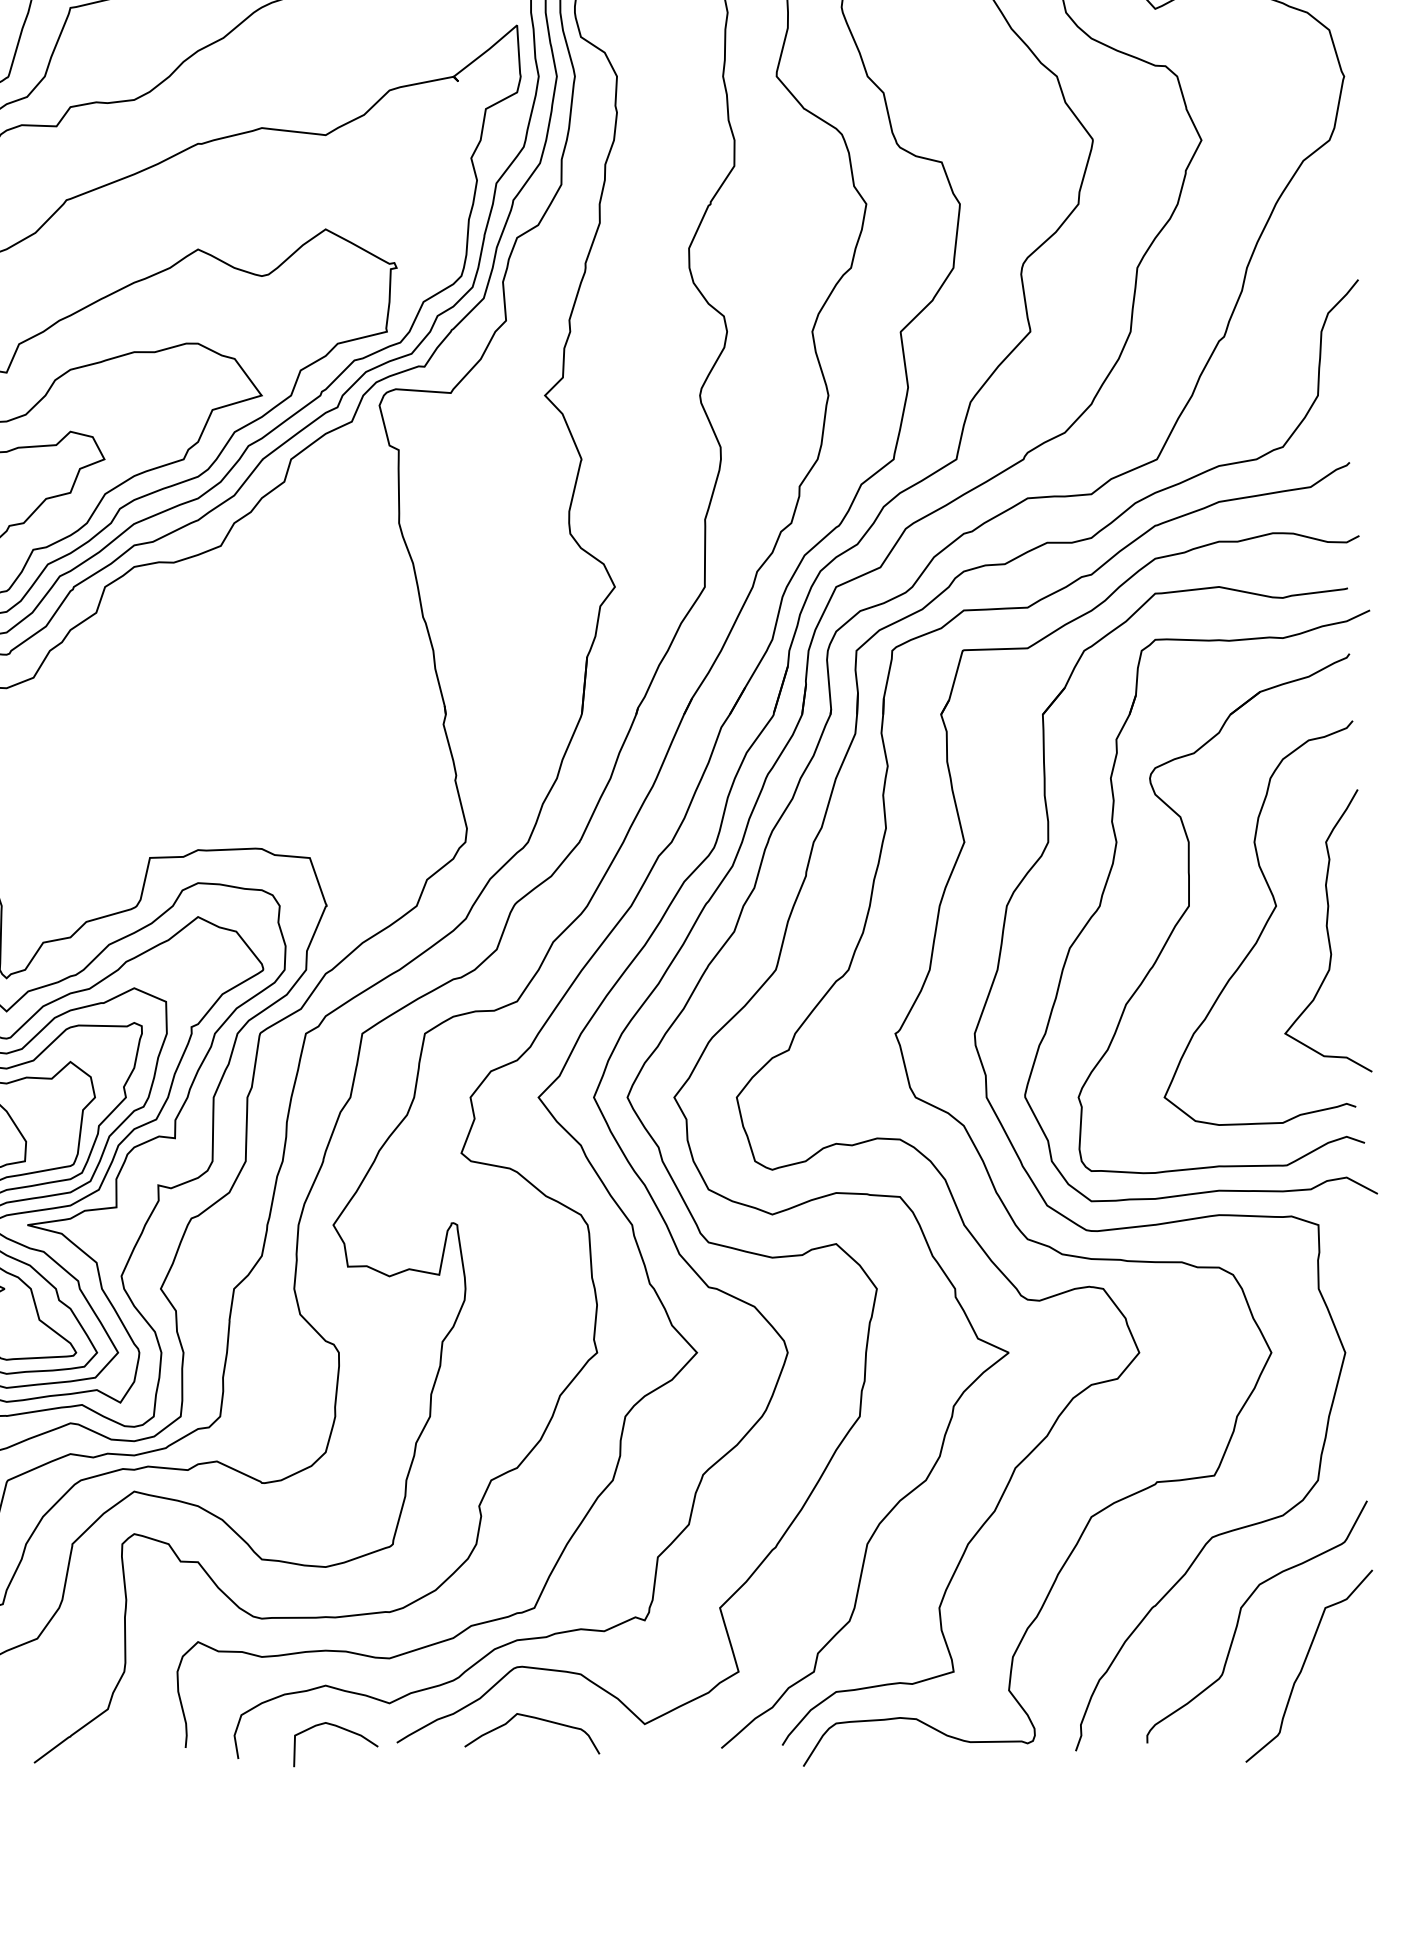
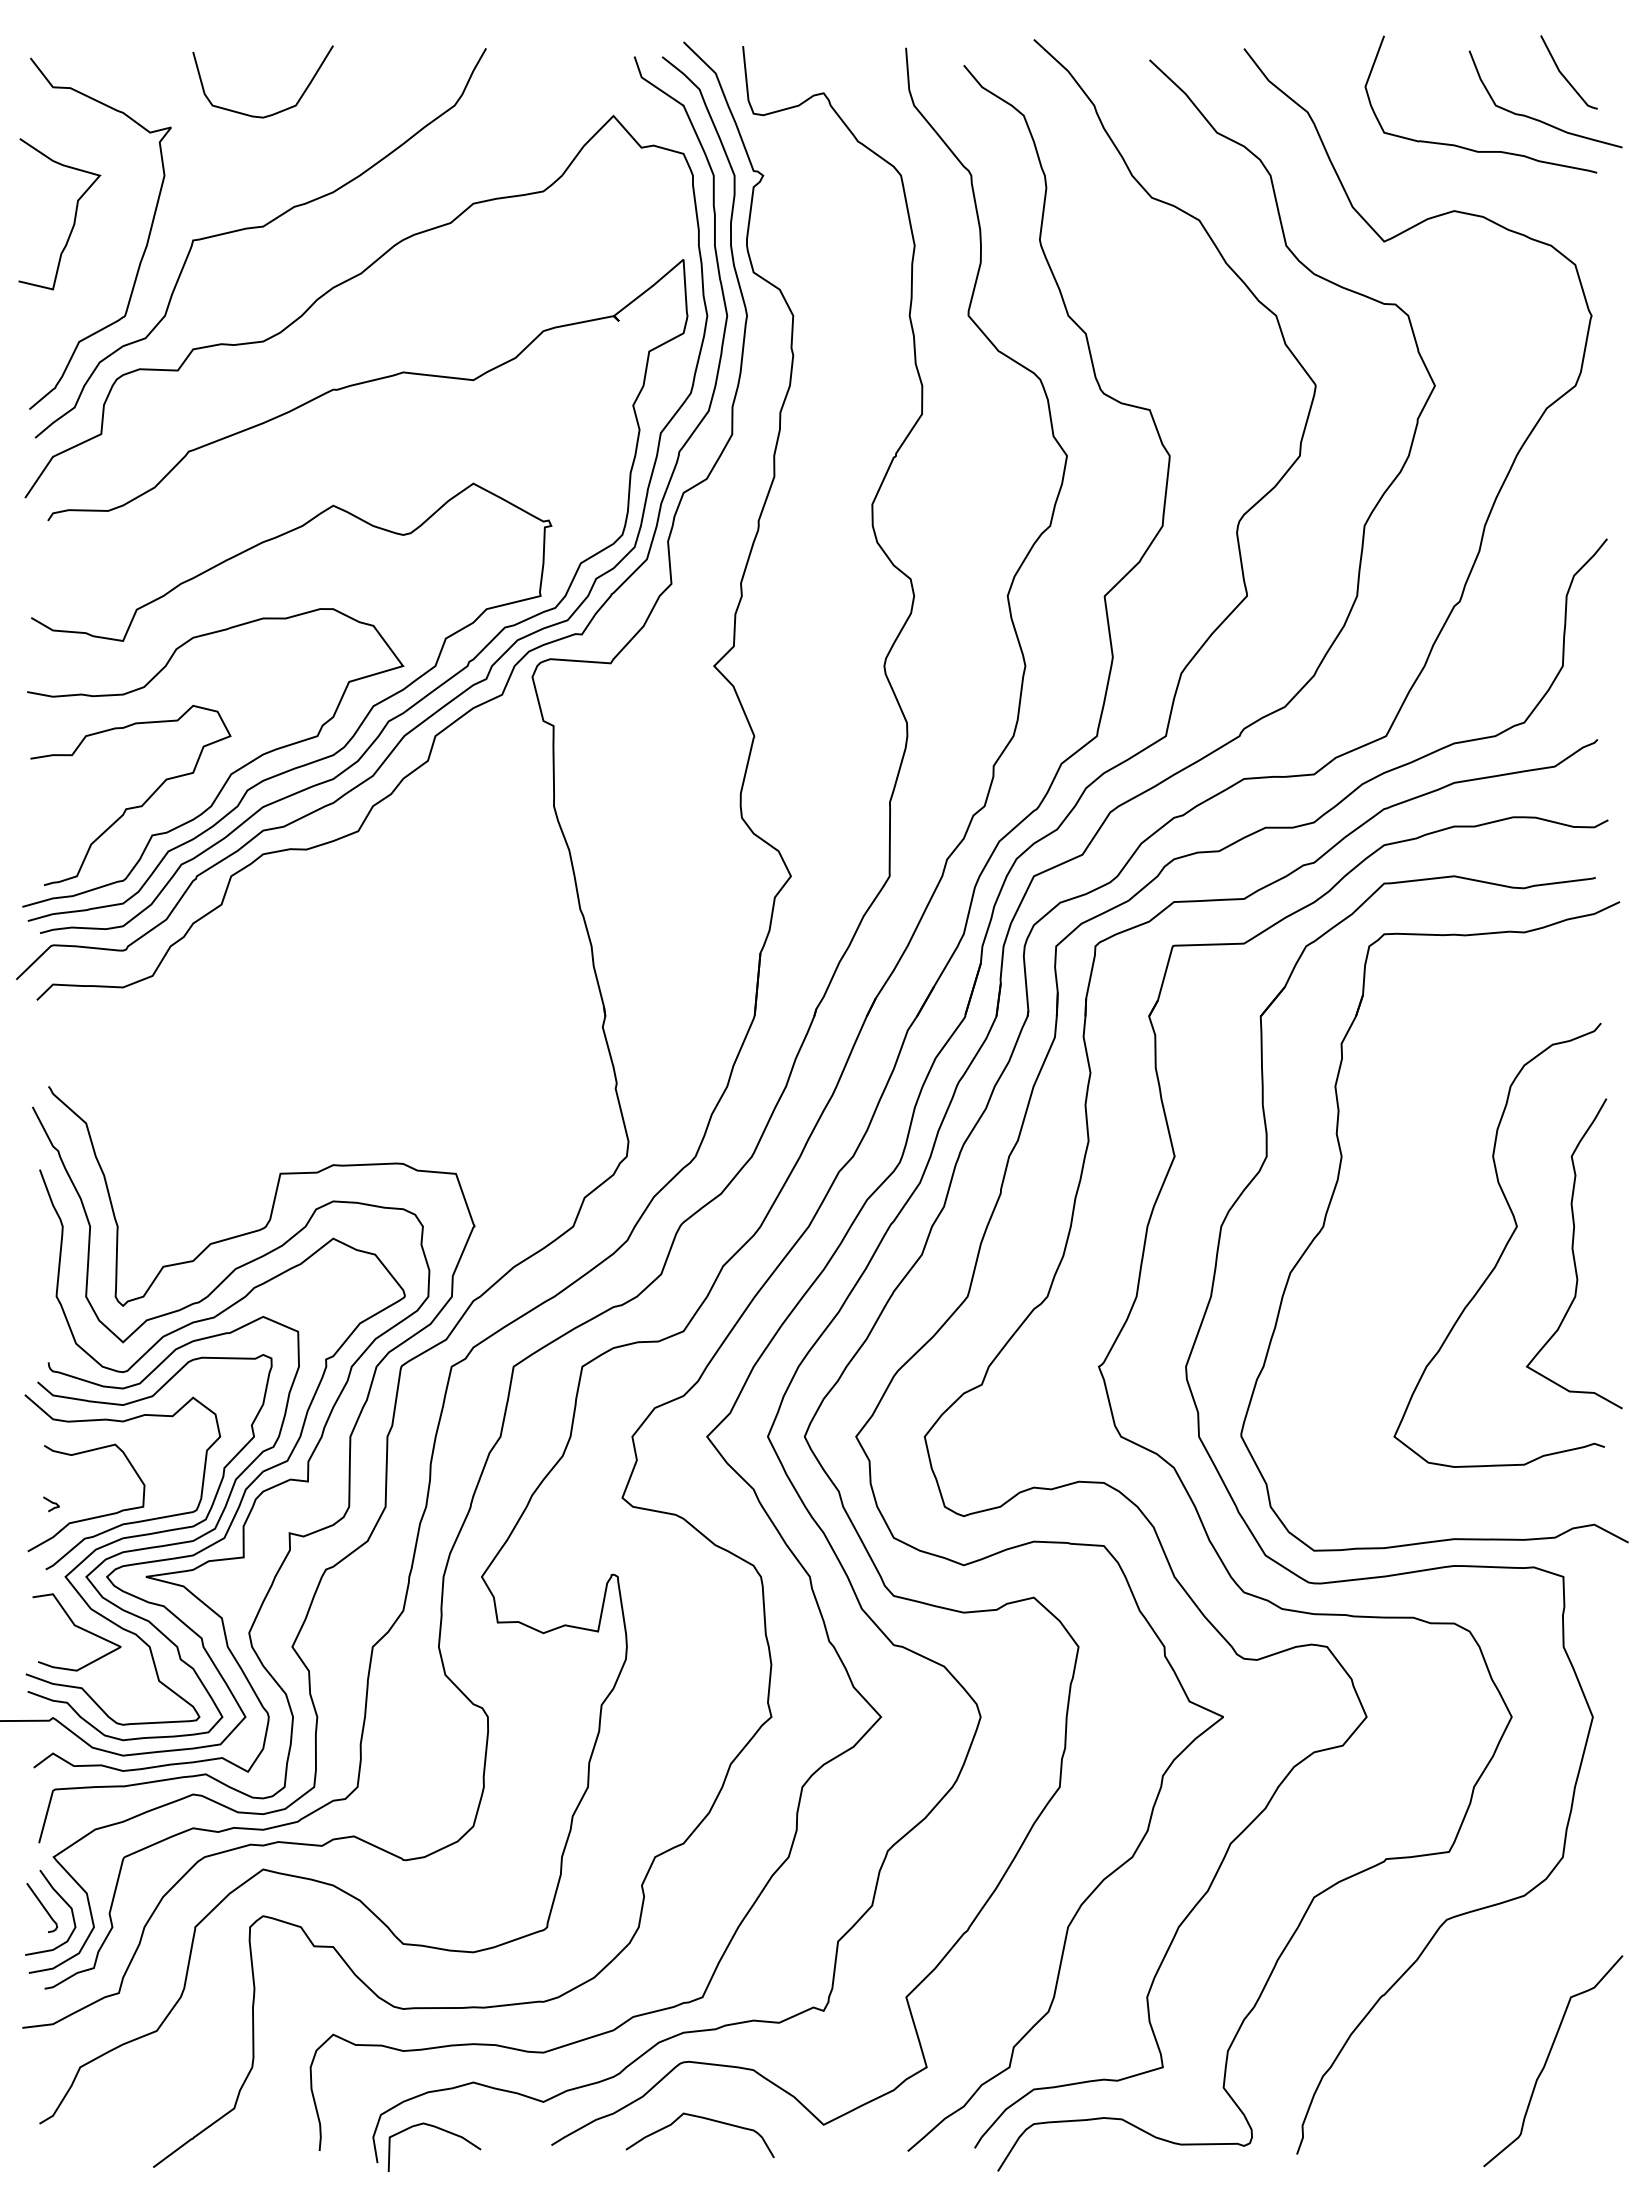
part: (1190, 905) -> (1422, 1226), removed
curve: (1240, 1616) -> (1477, 2006), removed
curve: (342, 1729) -> (441, 2130), moved

